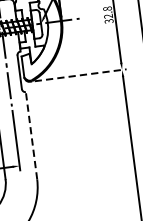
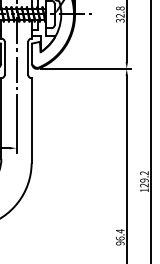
line: (80, 74) -> (86, 68), dashed -> solid
line: (31, 135) -> (31, 120), dashed -> solid

